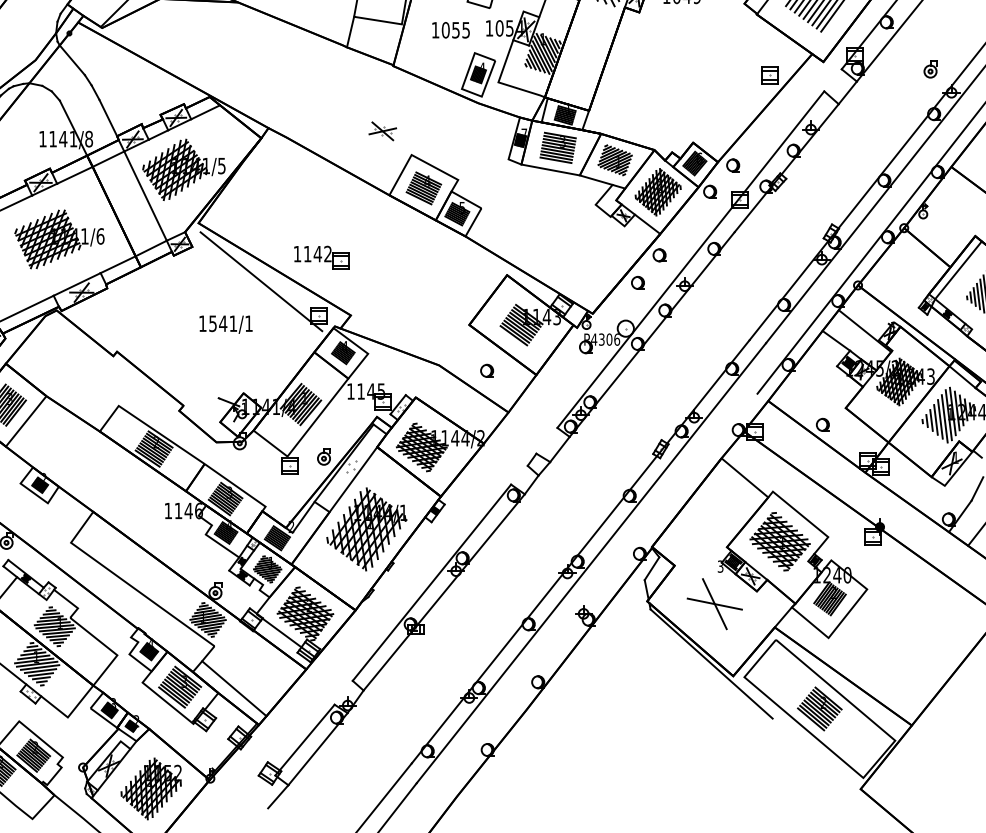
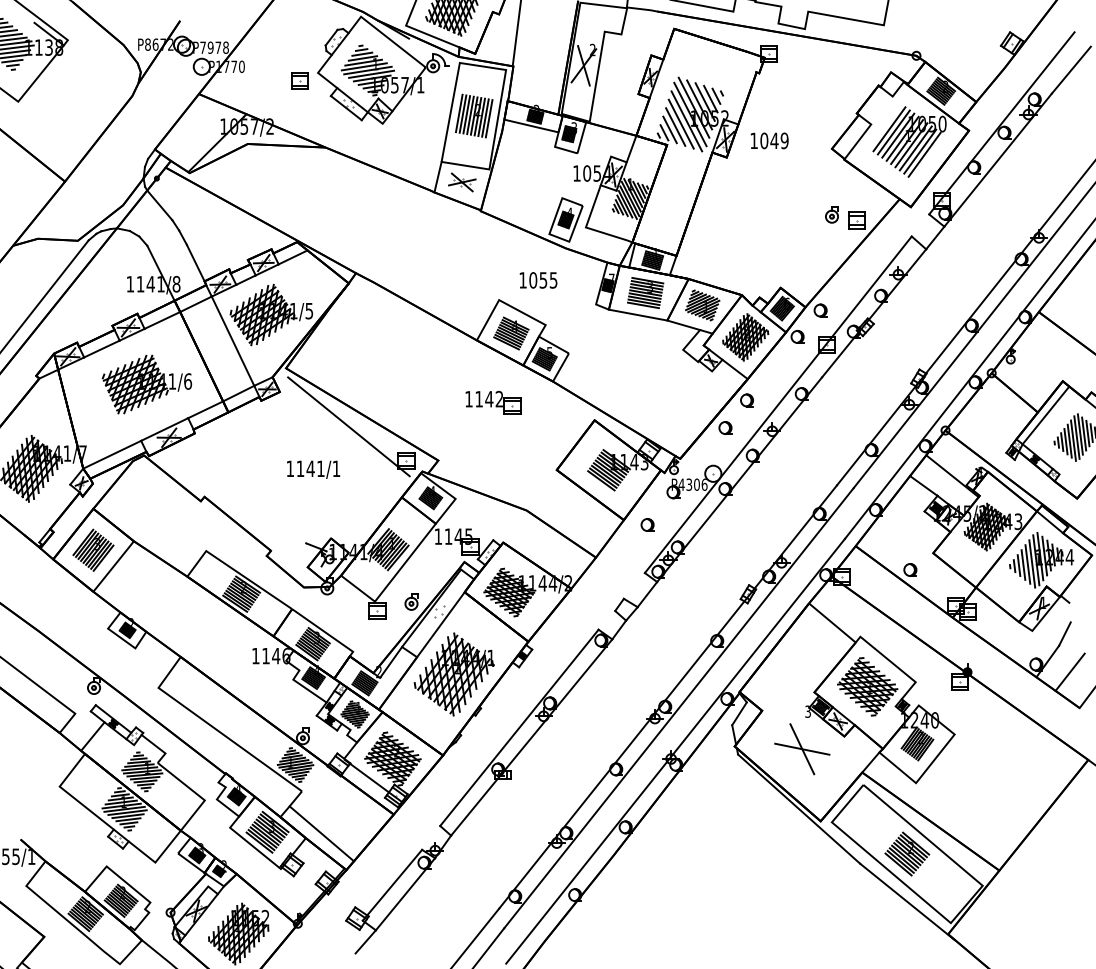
text: (451, 30) -> (538, 280), moved
part: (930, 69) -> (831, 214), moved
part: (383, 131) -> (462, 182), moved
part: (322, 257) -> (493, 402), moved
text: (213, 323) -> (300, 468), 1541/1 -> 1141/1
part: (487, 370) -> (647, 524), moved
line: (588, 605) -> (675, 750), added
line: (820, 756) -> (907, 901), added

